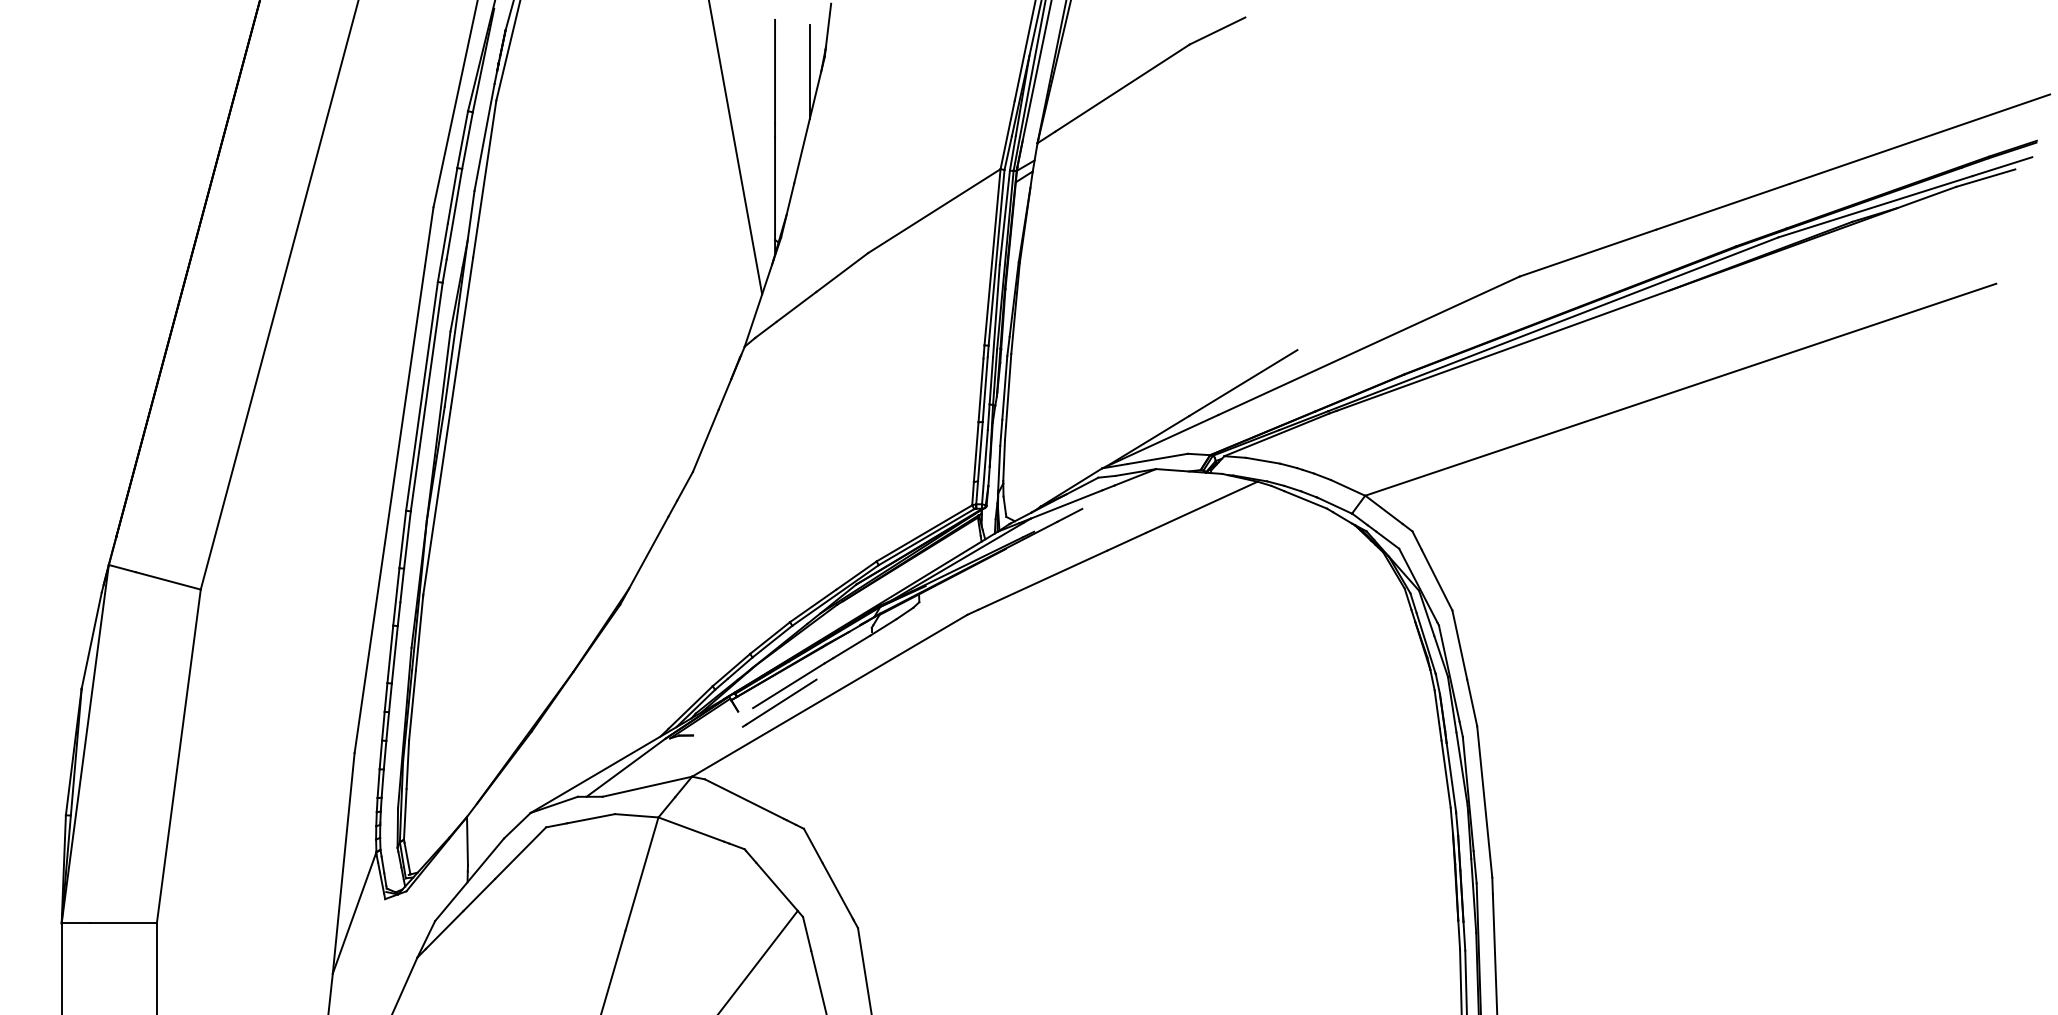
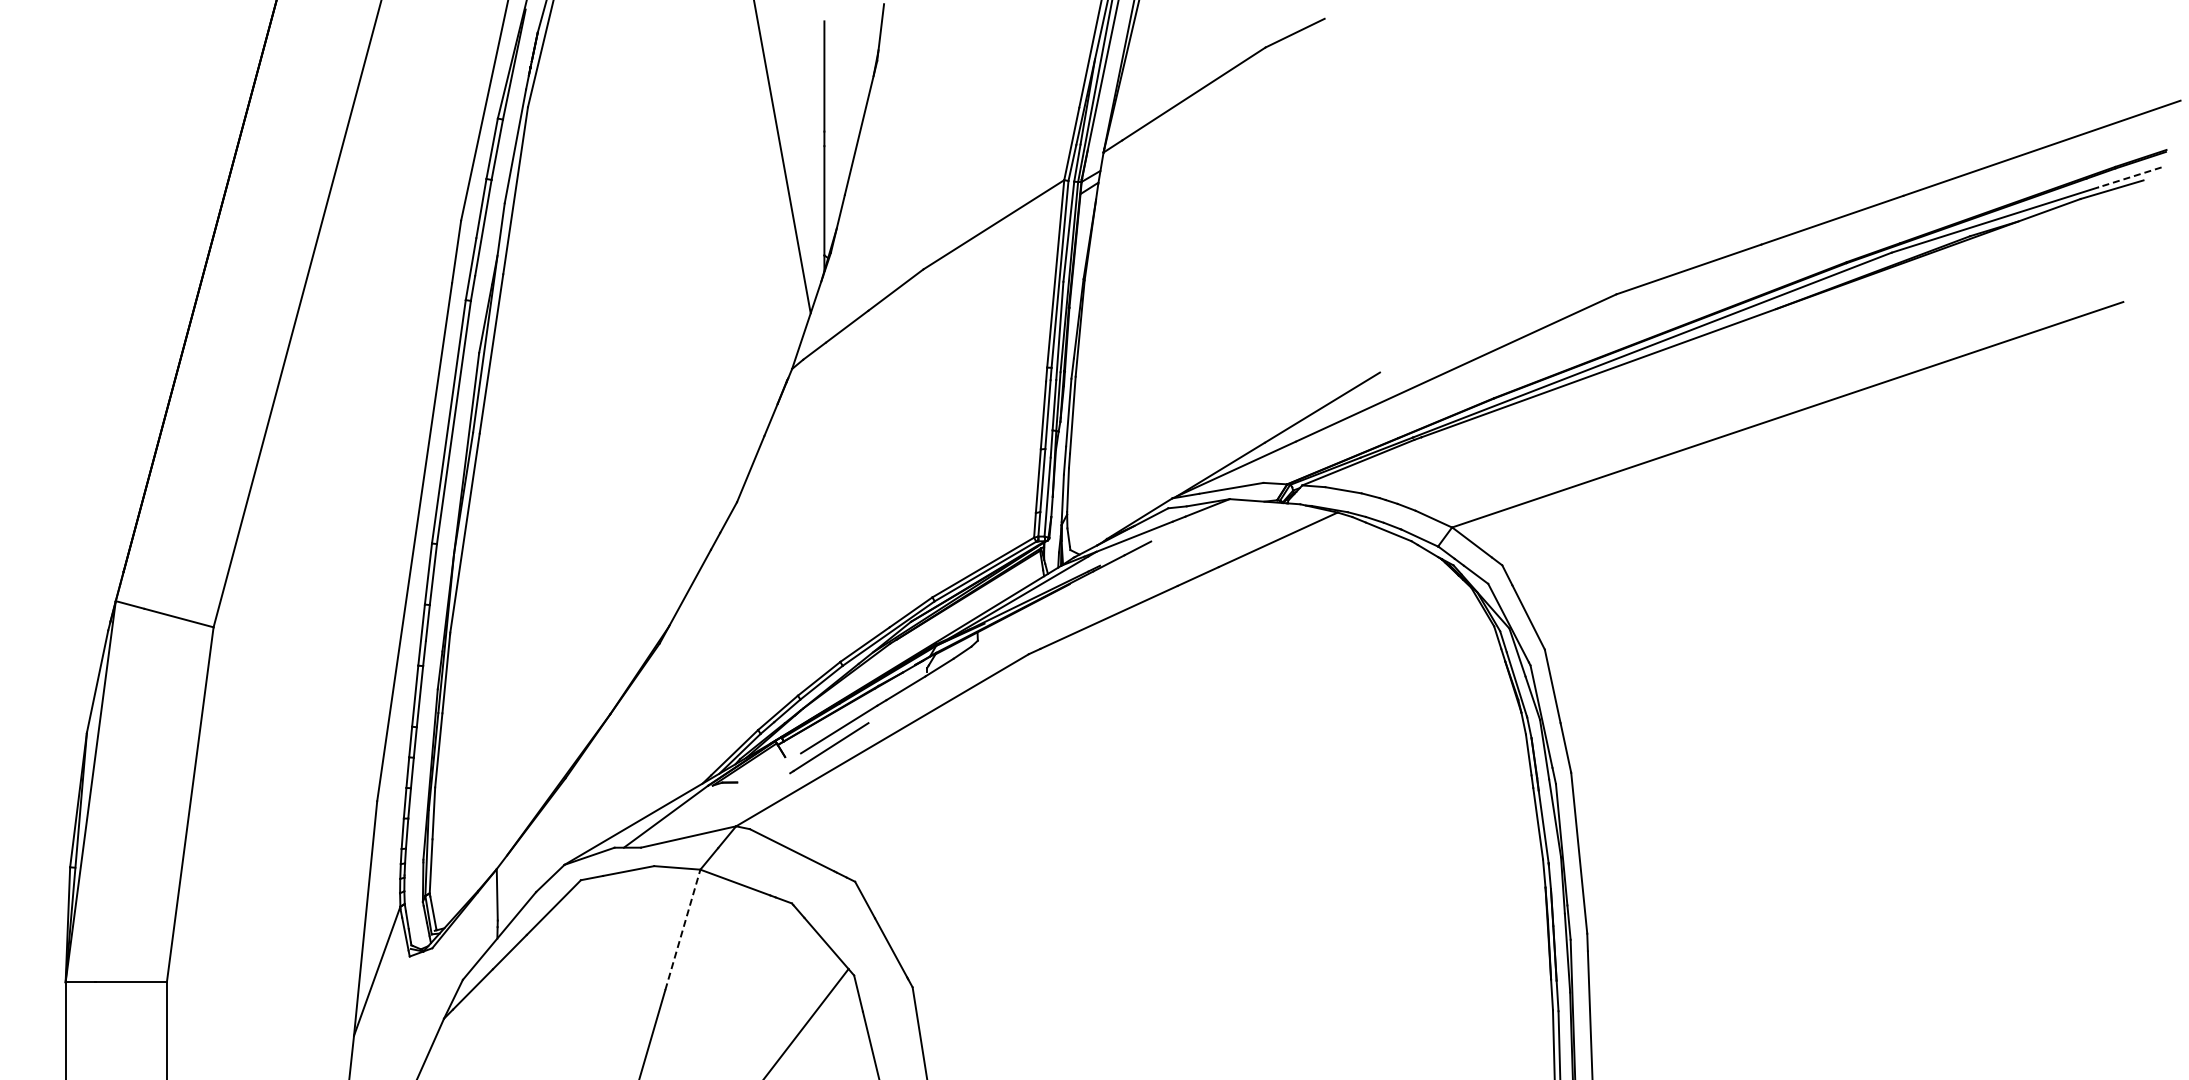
line: (809, 71) -> (861, 76), removed
line: (2002, 166) -> (2129, 177), solid -> dashed
line: (641, 873) -> (682, 929), solid -> dashed

